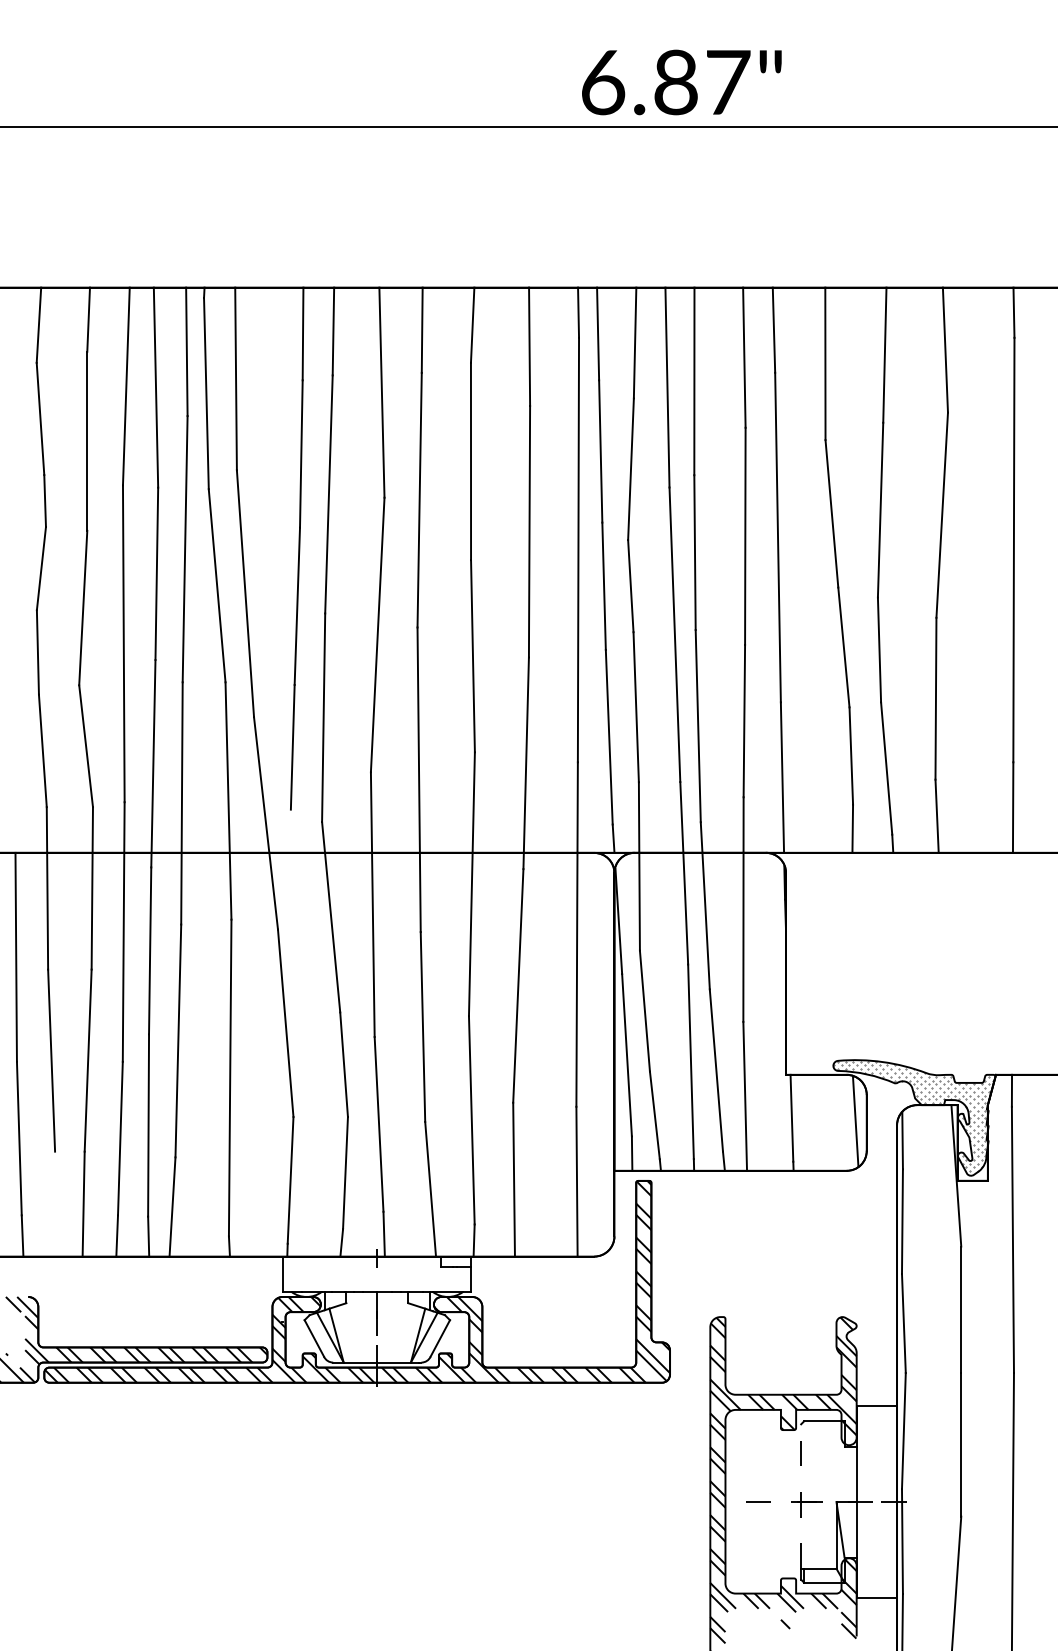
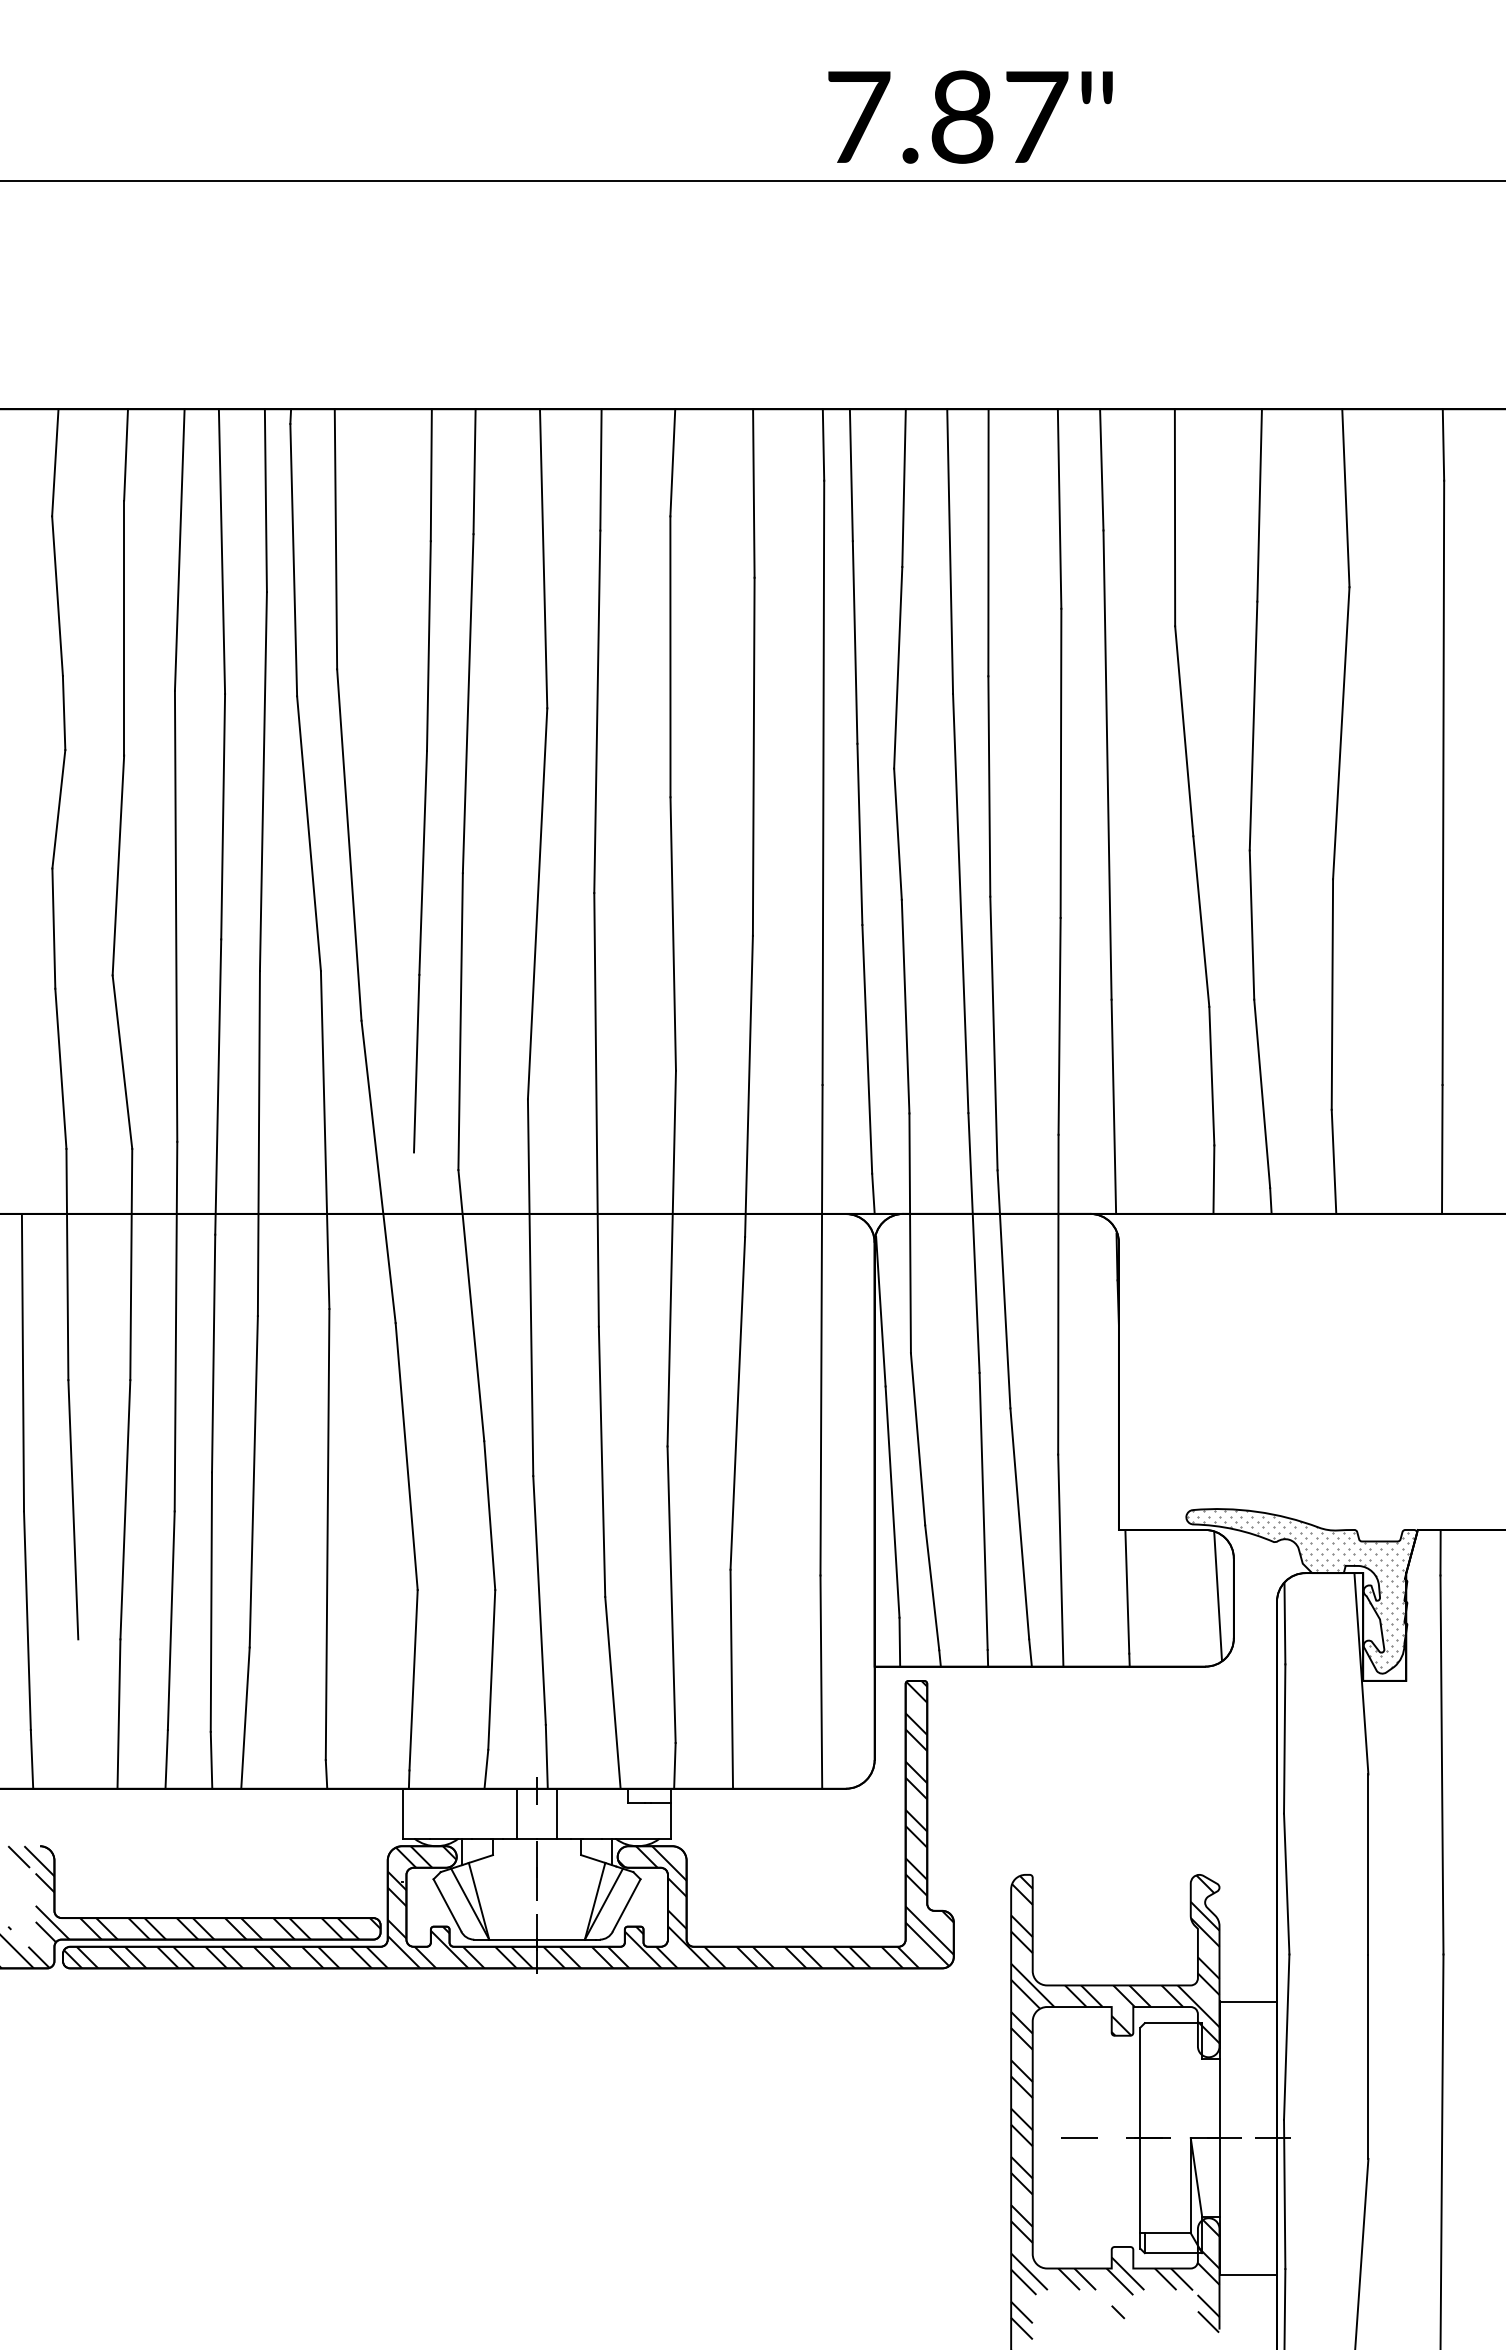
text: (603, 82) -> (859, 117), 6.87" -> 7.87"
line: (362, 1273) -> (516, 1813), added
line: (391, 1273) -> (557, 1813), added
line: (801, 1496) -> (1140, 2130), dashed -> solid

